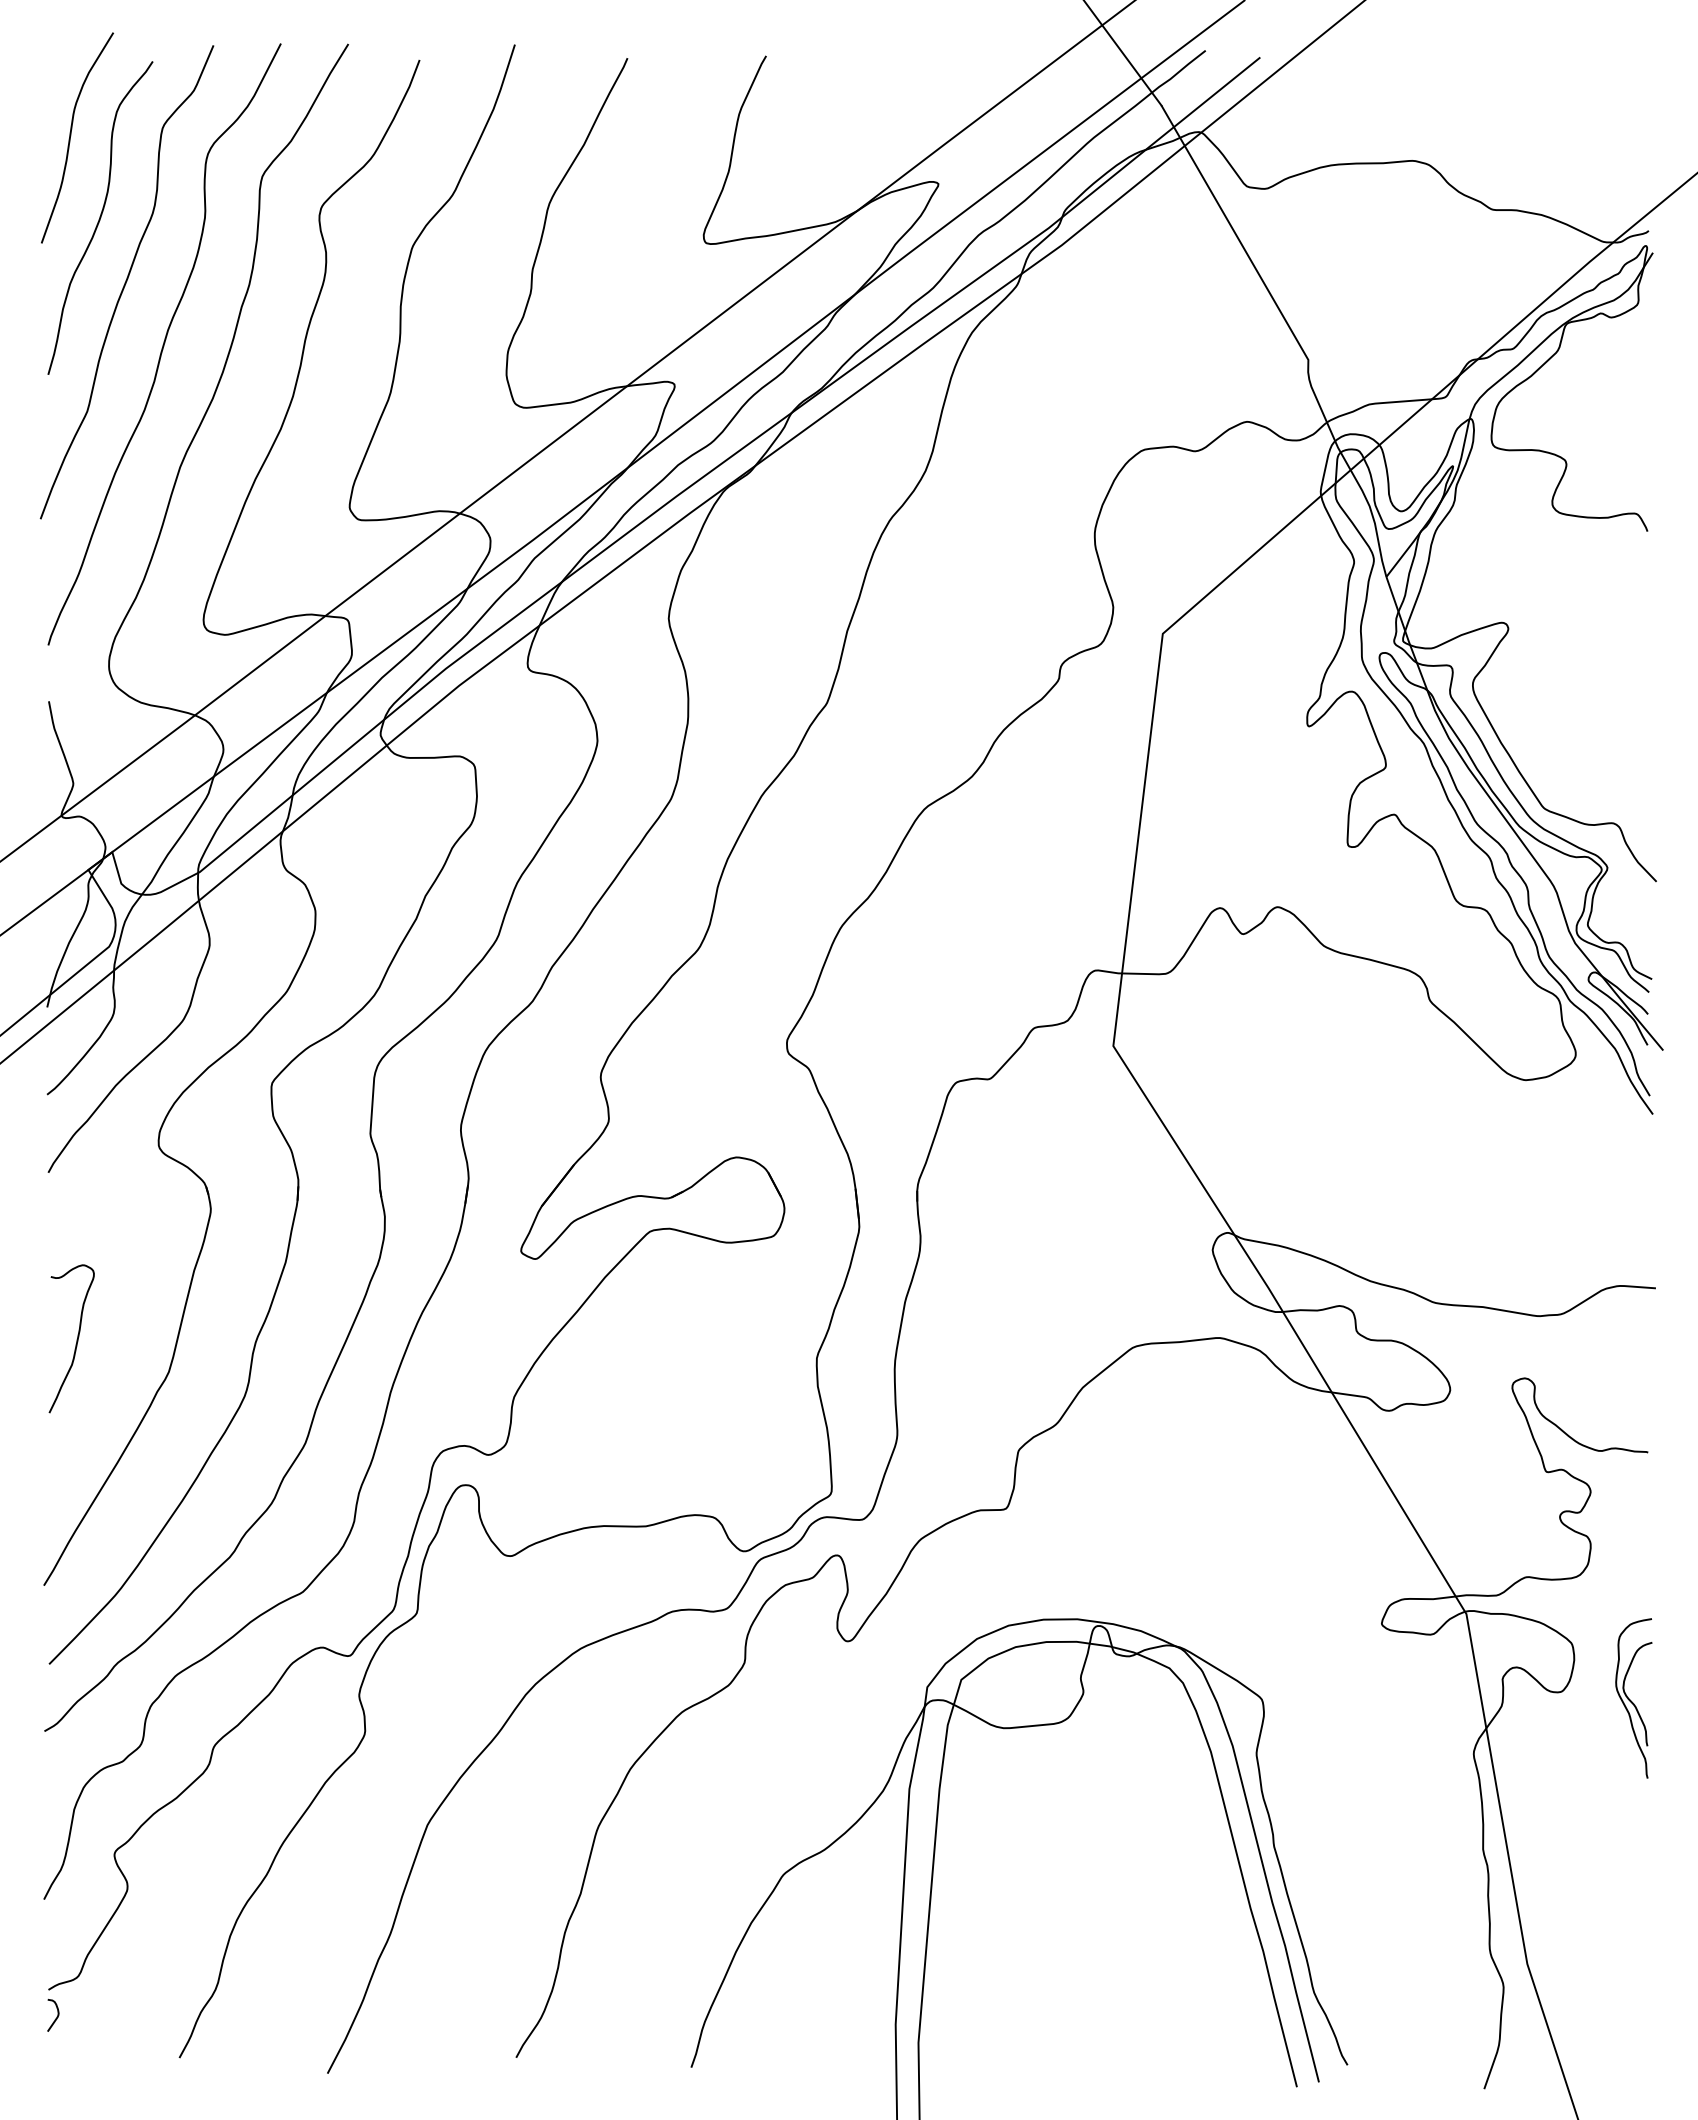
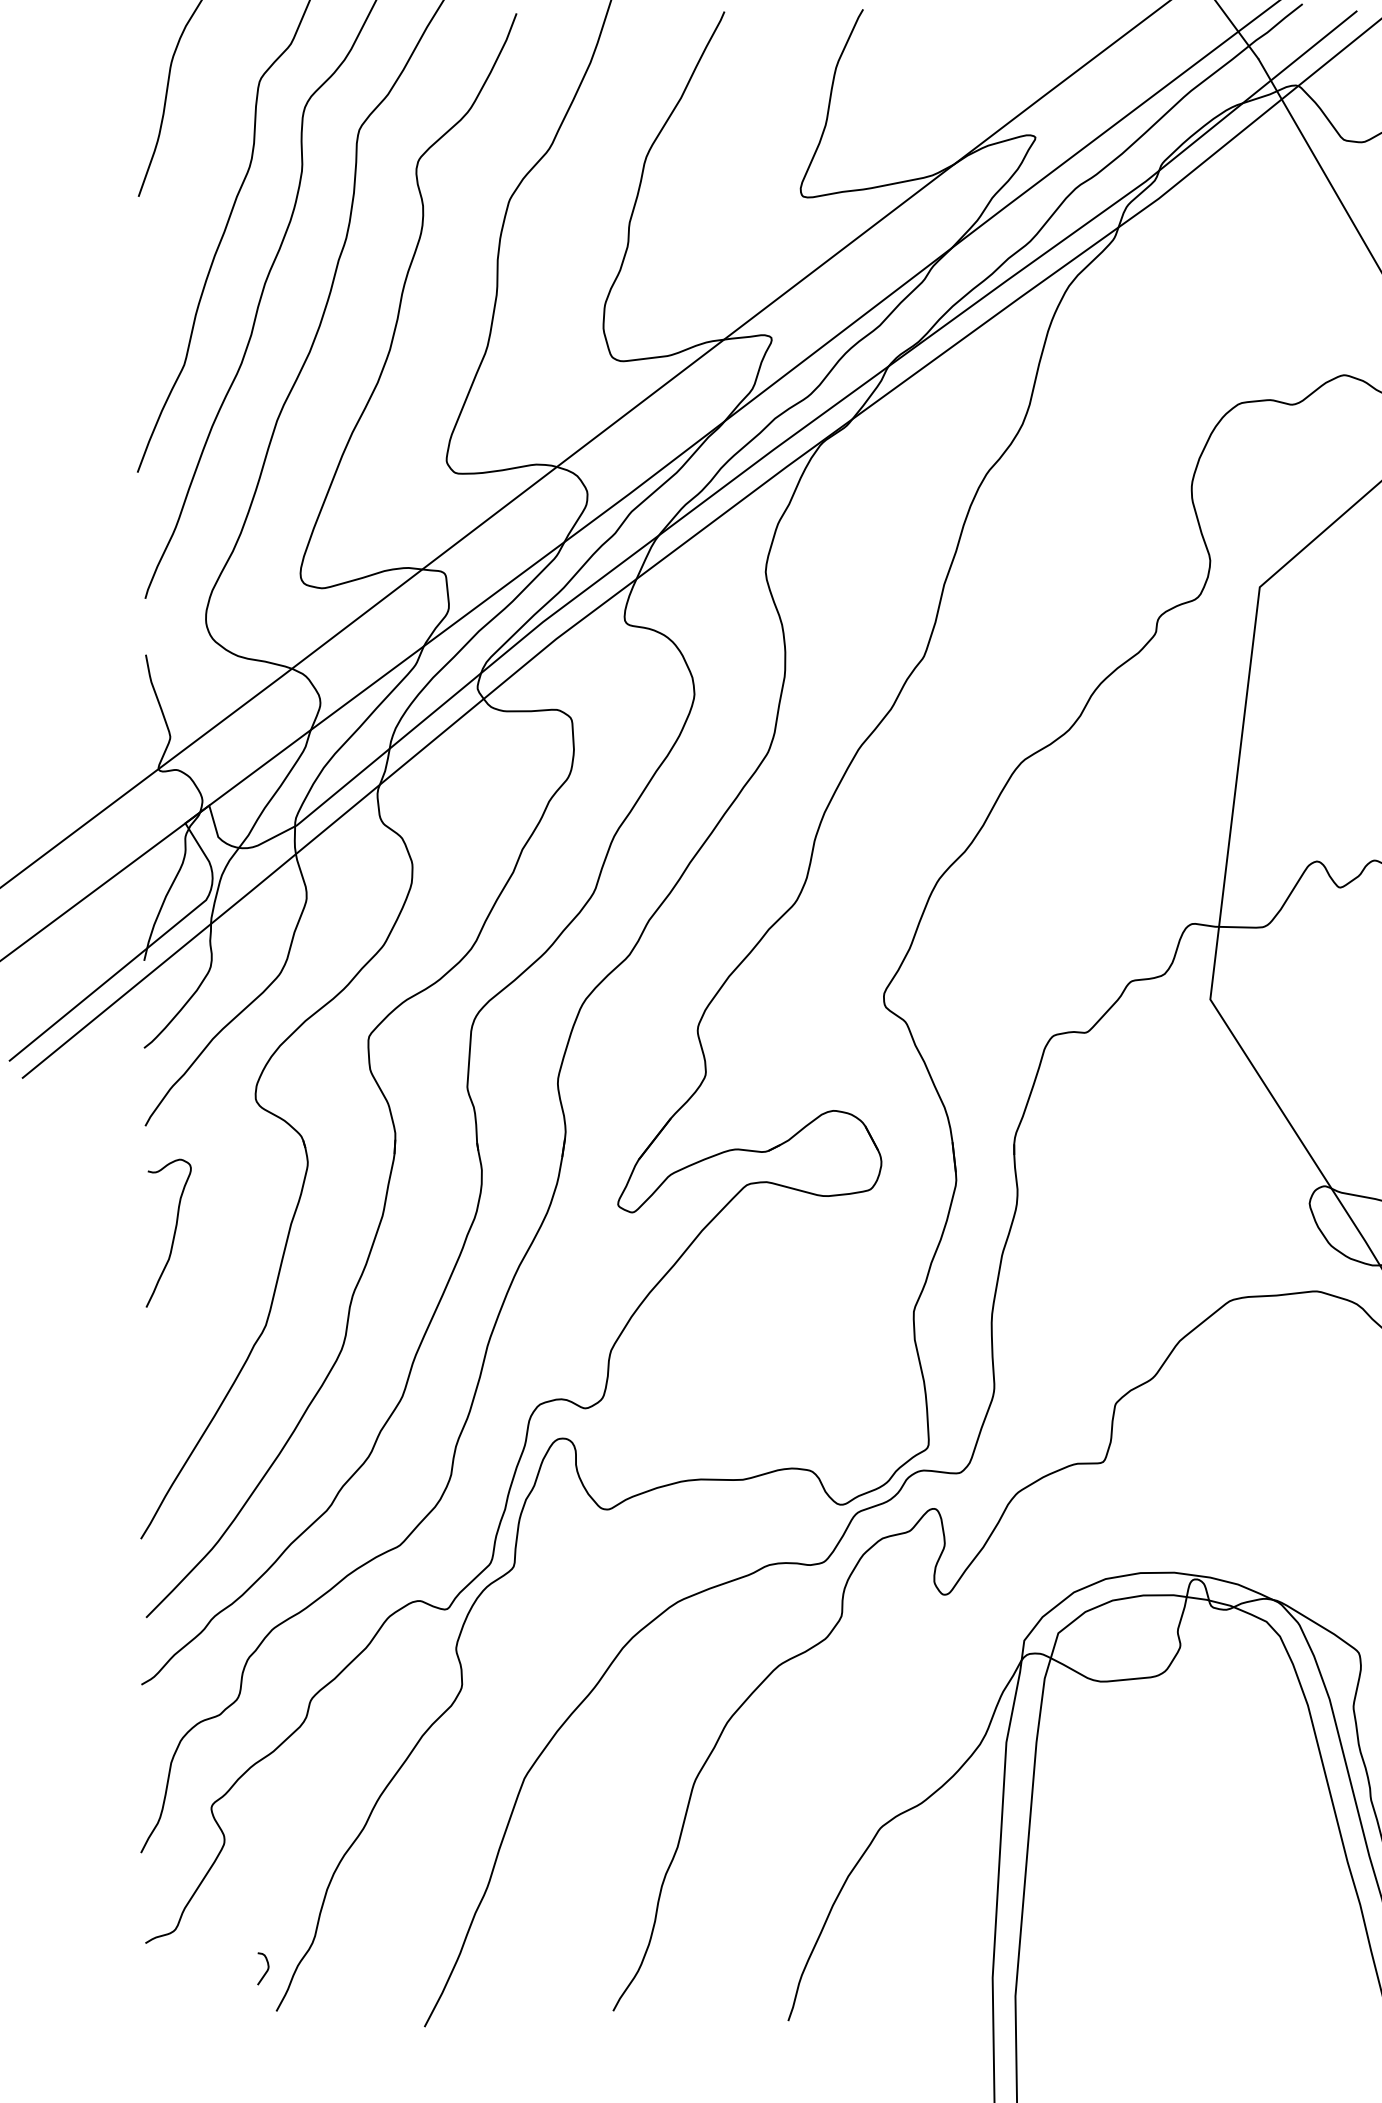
curve: (100, 217) -> (197, 170), removed
curve: (76, 1339) -> (173, 1233), moved
curve: (56, 2016) -> (266, 1969), moved

